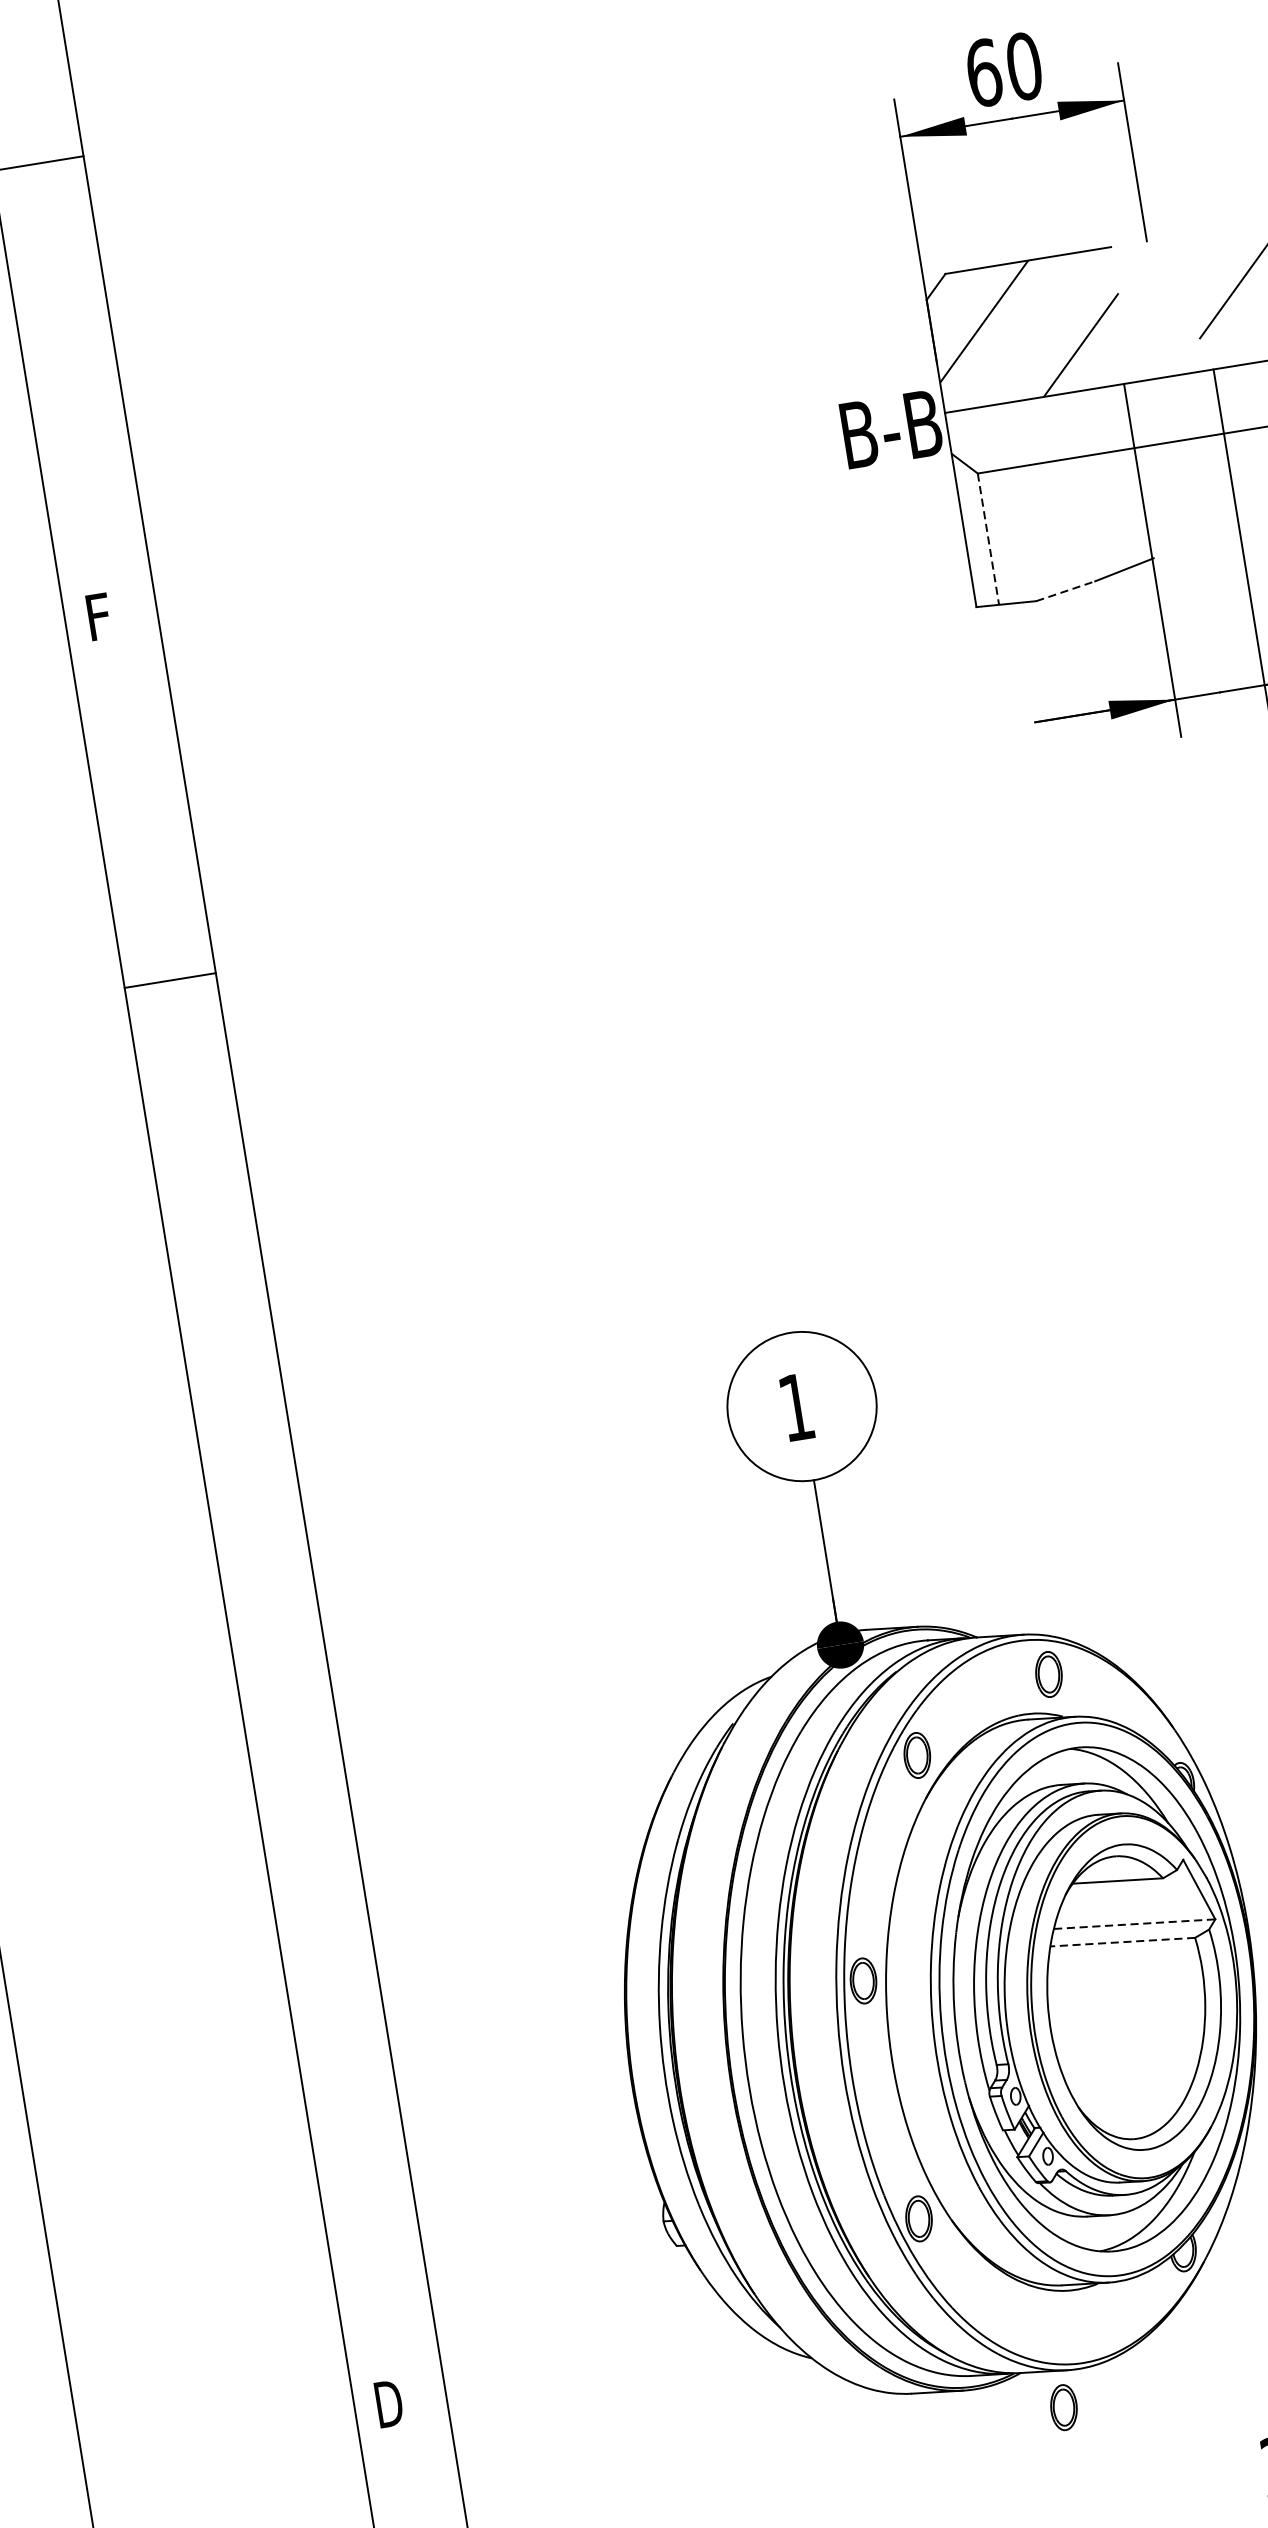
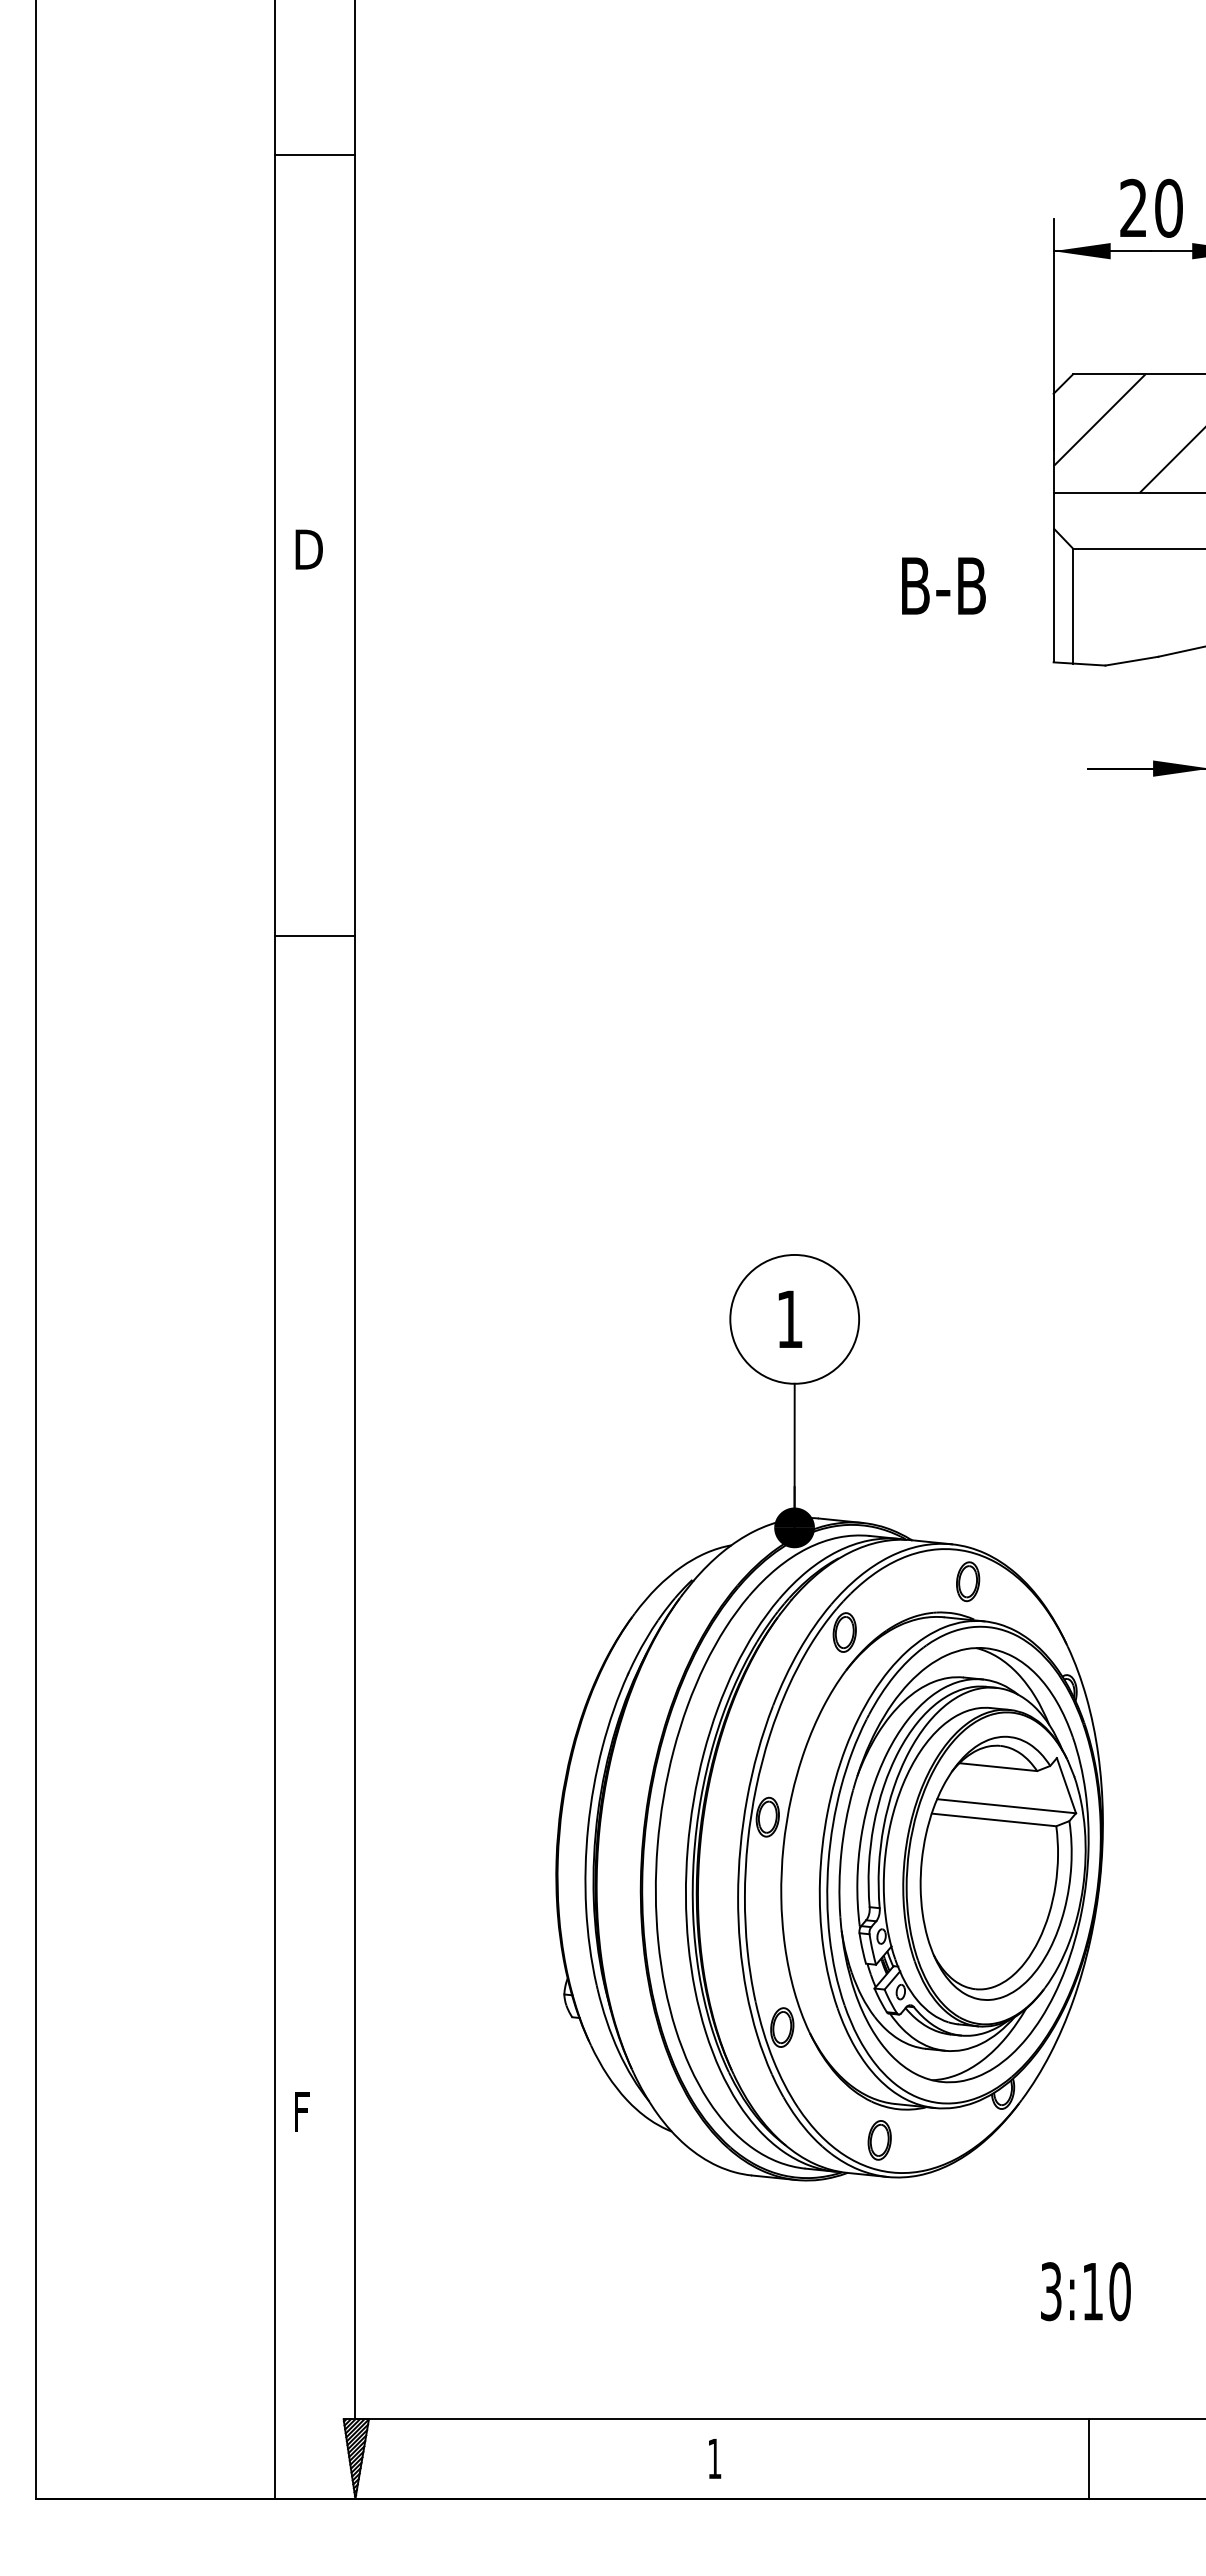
text: (983, 72) -> (1133, 207), 60 -> 20
text: (891, 428) -> (943, 585), moved
line: (988, 539) -> (1073, 606), dashed -> solid
line: (1065, 591) -> (1131, 661), dashed -> solid
text: (103, 616) -> (308, 549), F -> D
line: (170, 980) -> (315, 936), moved
line: (1134, 1924) -> (1006, 1806), dashed -> solid
line: (1123, 1941) -> (994, 1819), dashed -> solid
text: (389, 2403) -> (305, 2111), D -> F
part: (1063, 2407) -> (879, 2140), moved

